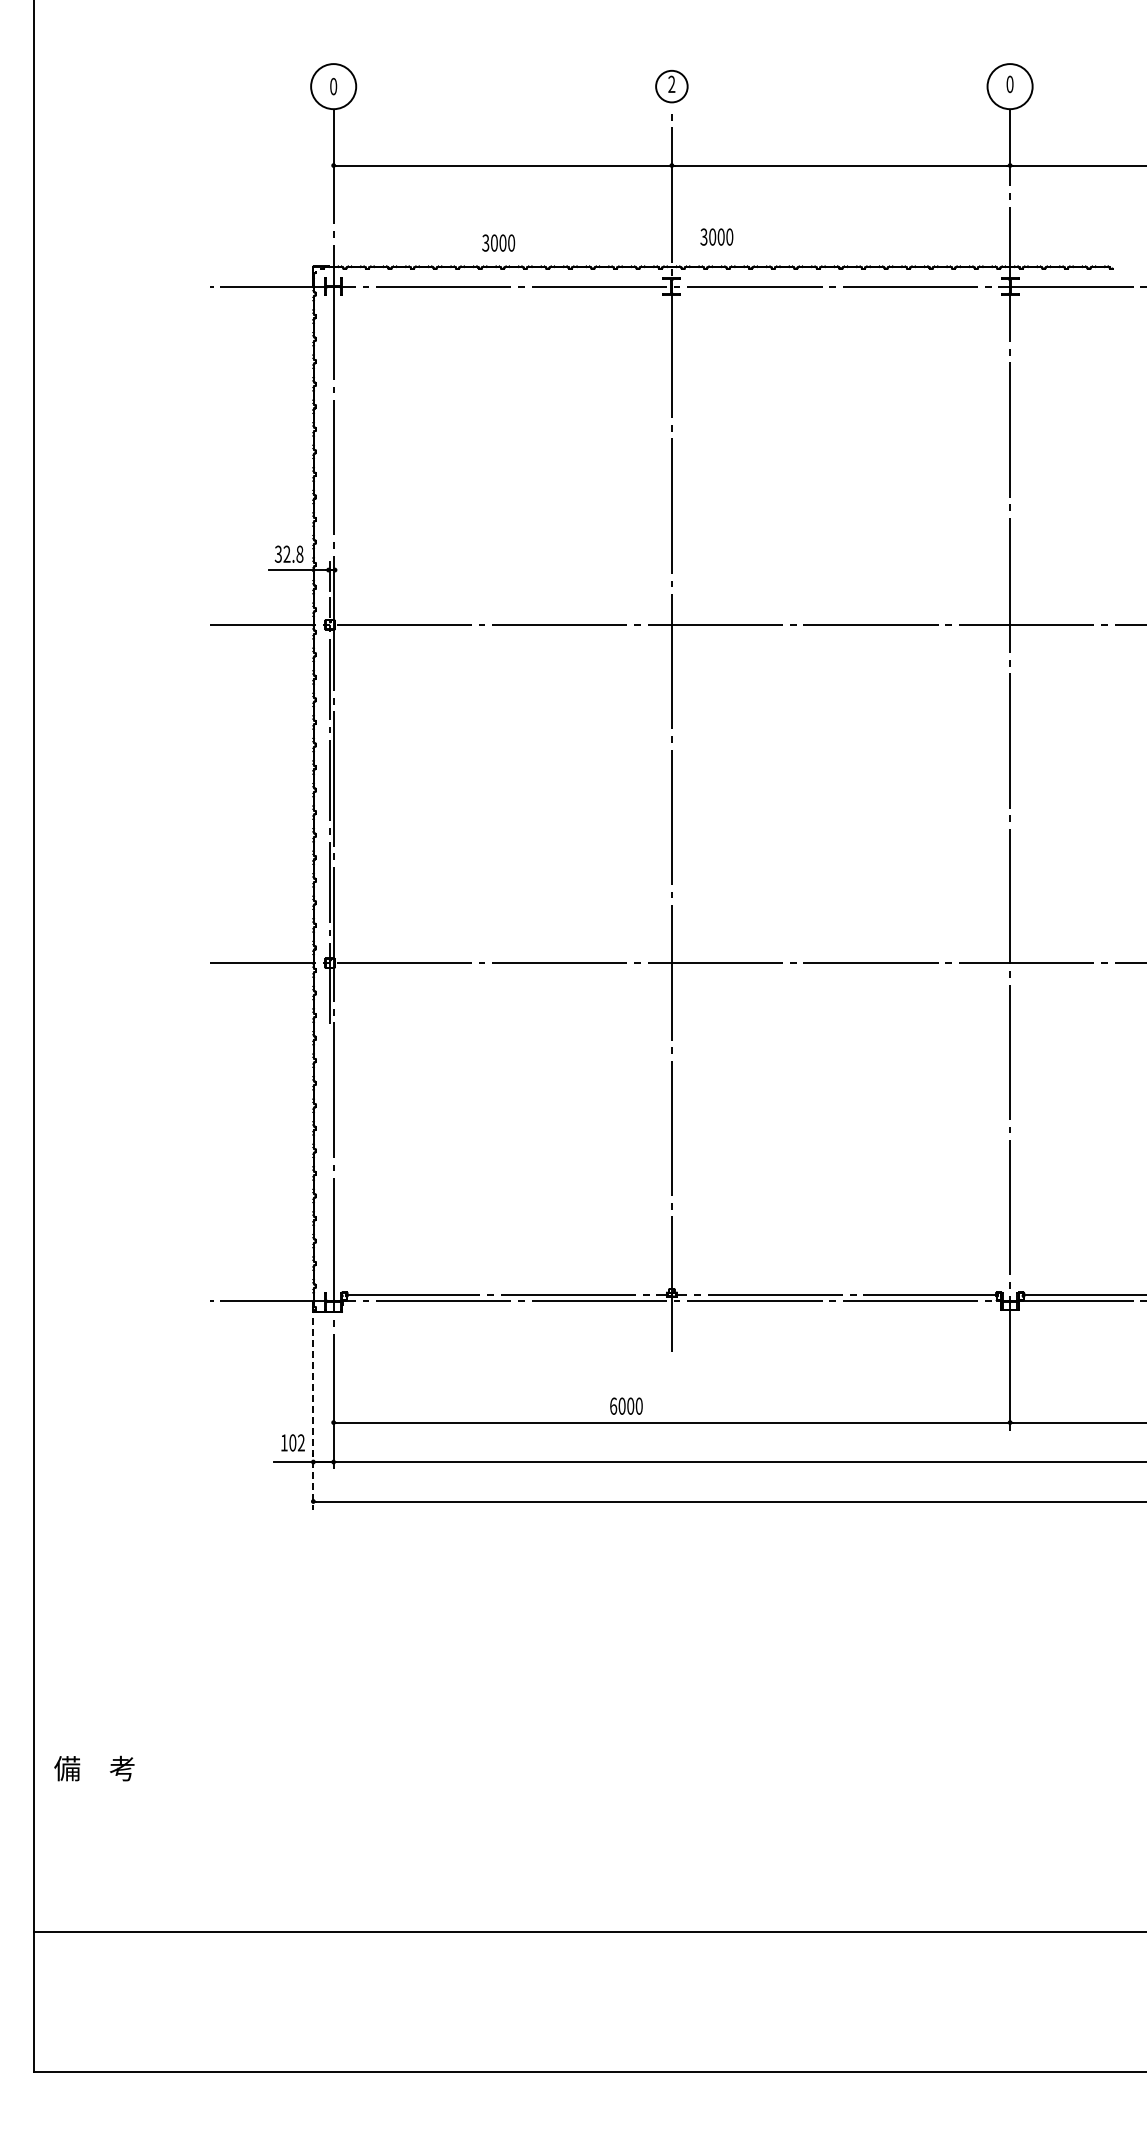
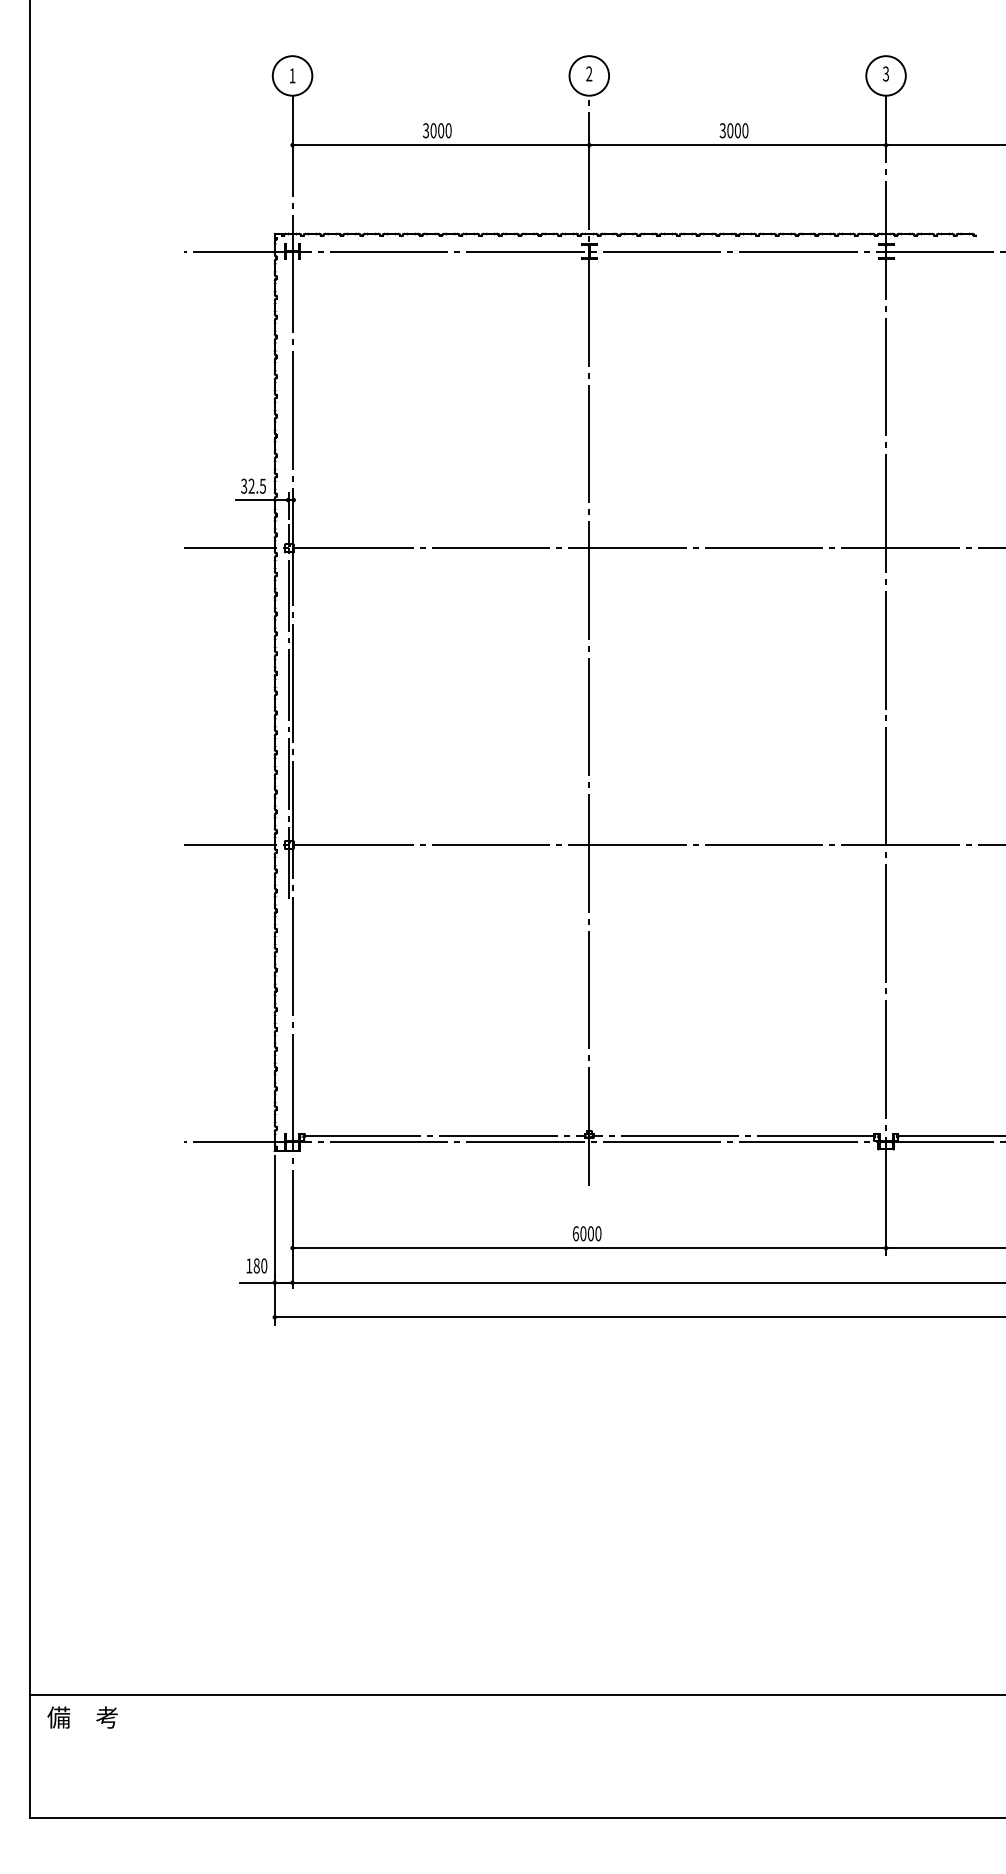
text: (1009, 84) -> (885, 74), 0 -> 3
text: (333, 86) -> (292, 75), 0 -> 1
circle: (671, 86) -> (588, 75), size x1.43
text: (716, 236) -> (733, 130), moved
text: (498, 242) -> (437, 130), moved
text: (299, 553) -> (262, 485), 32.8 -> 32.5
text: (626, 1405) -> (587, 1233), moved
line: (313, 1414) -> (274, 1241), dashed -> solid
text: (296, 1442) -> (259, 1265), 102 -> 180
text: (94, 1768) -> (82, 1717), moved

